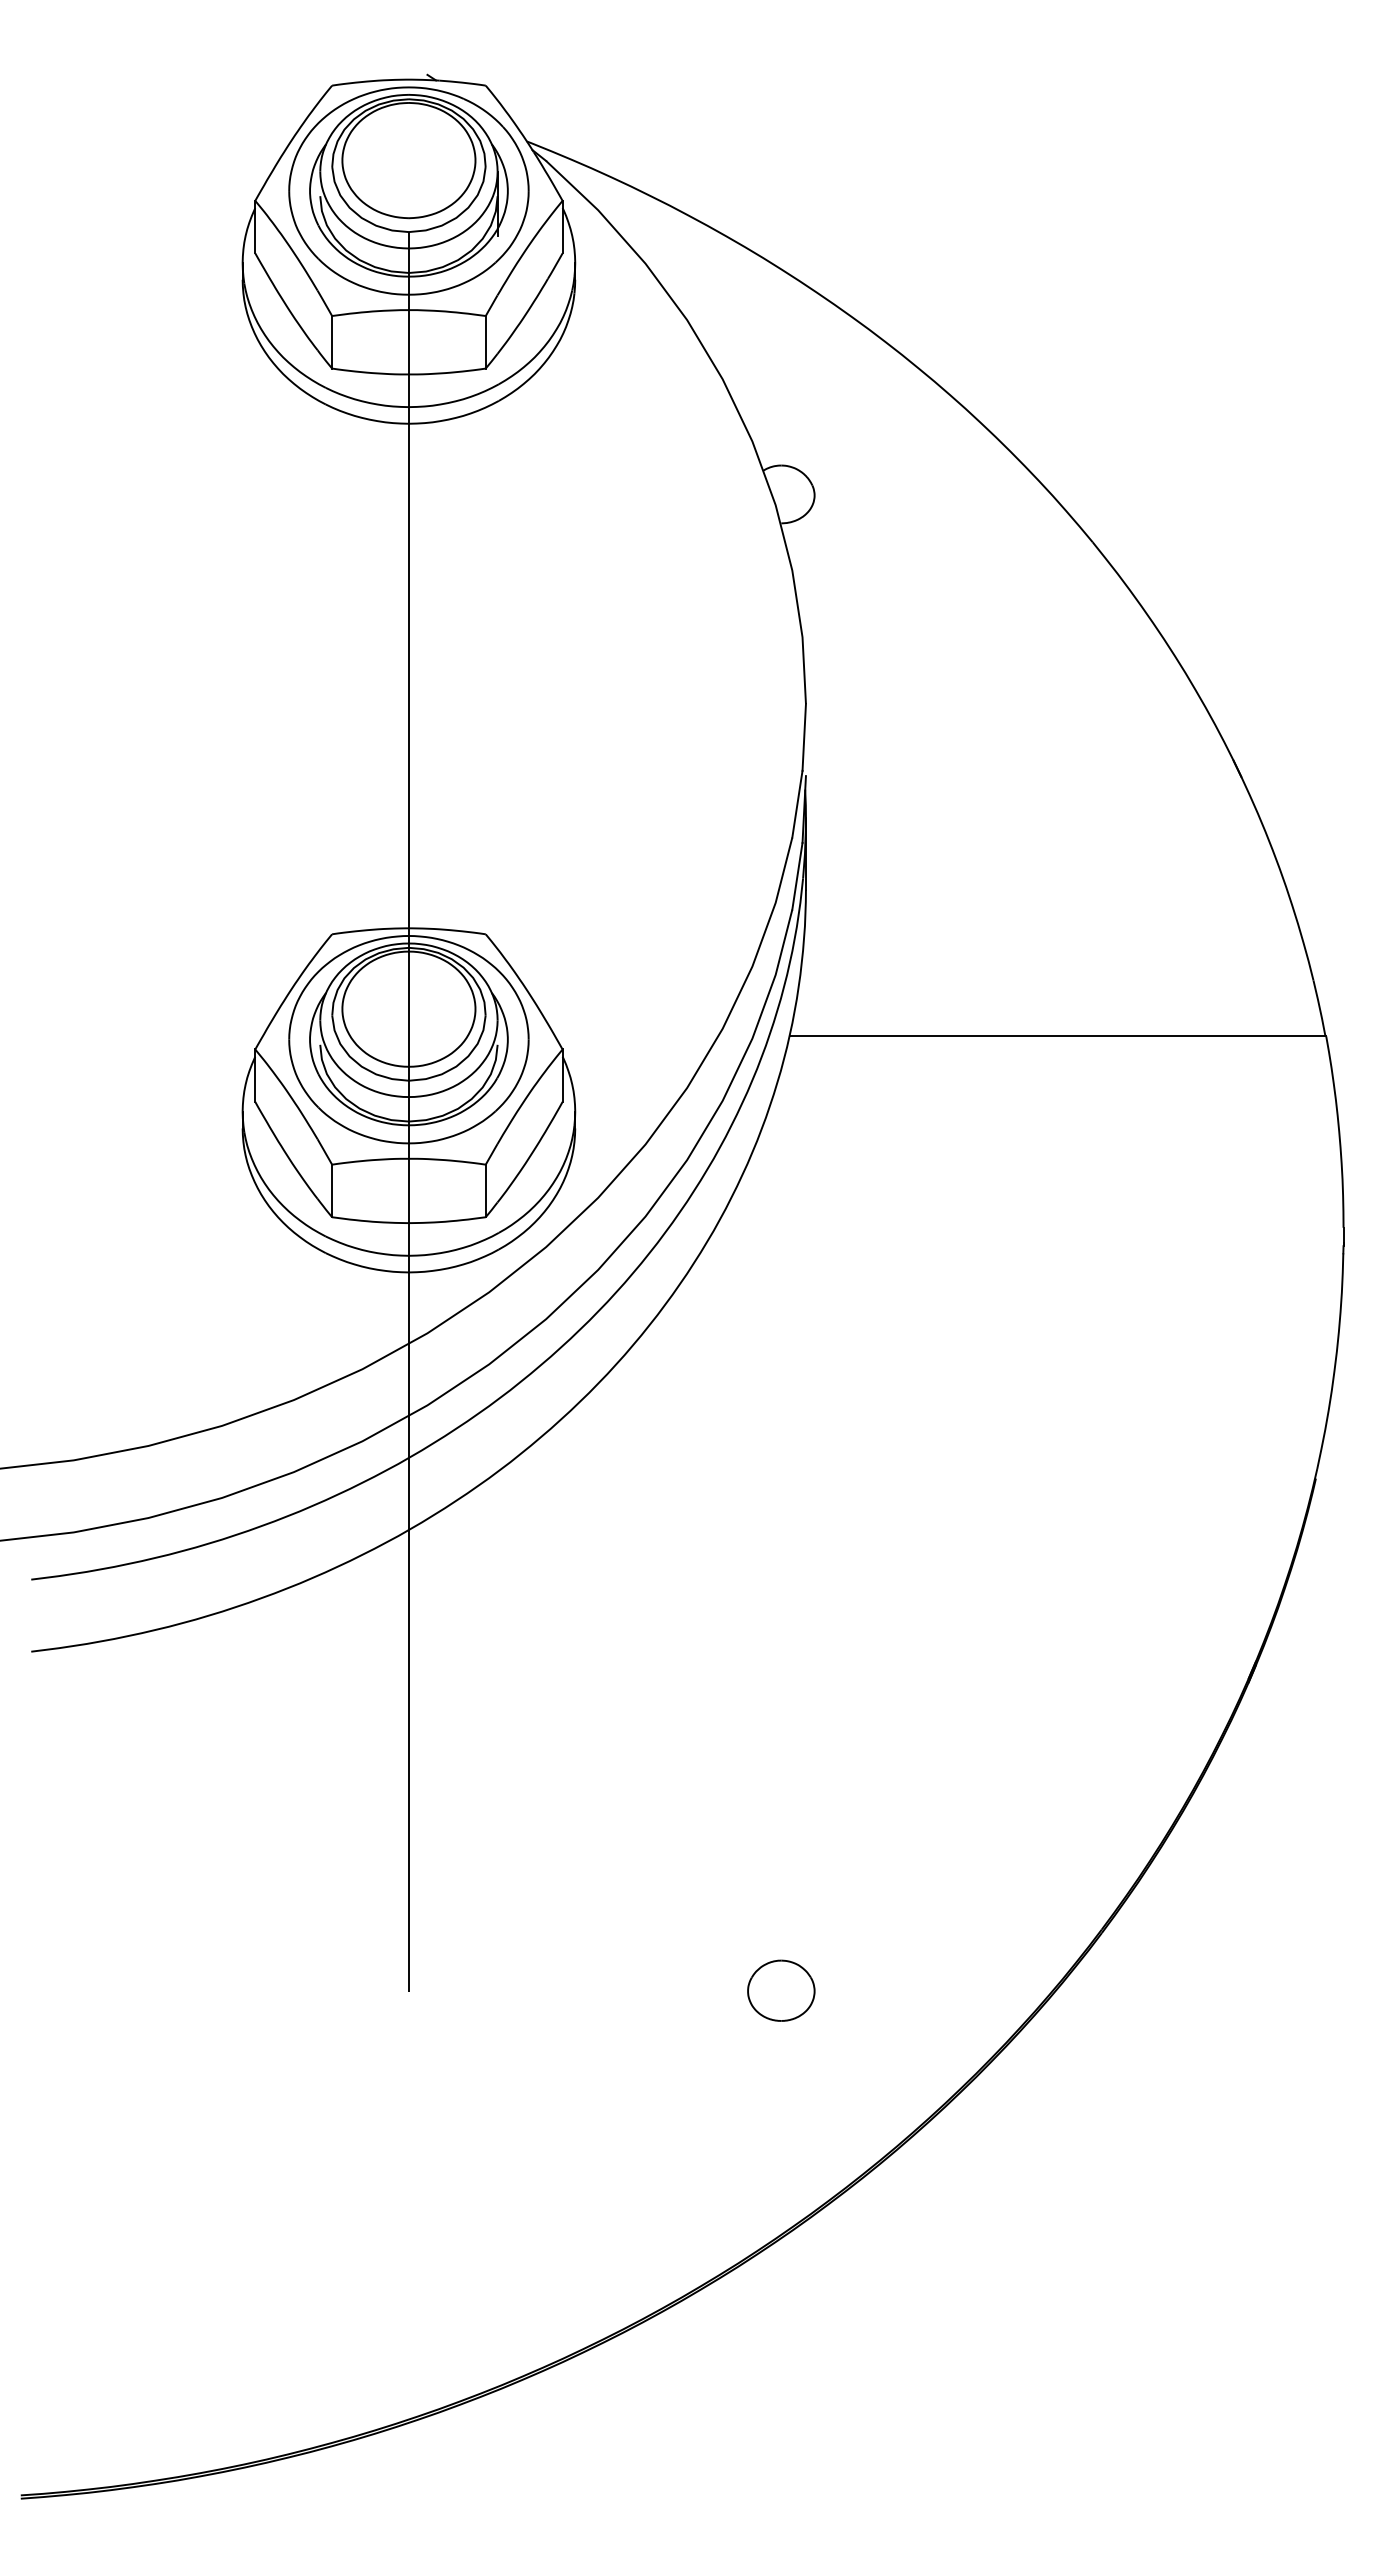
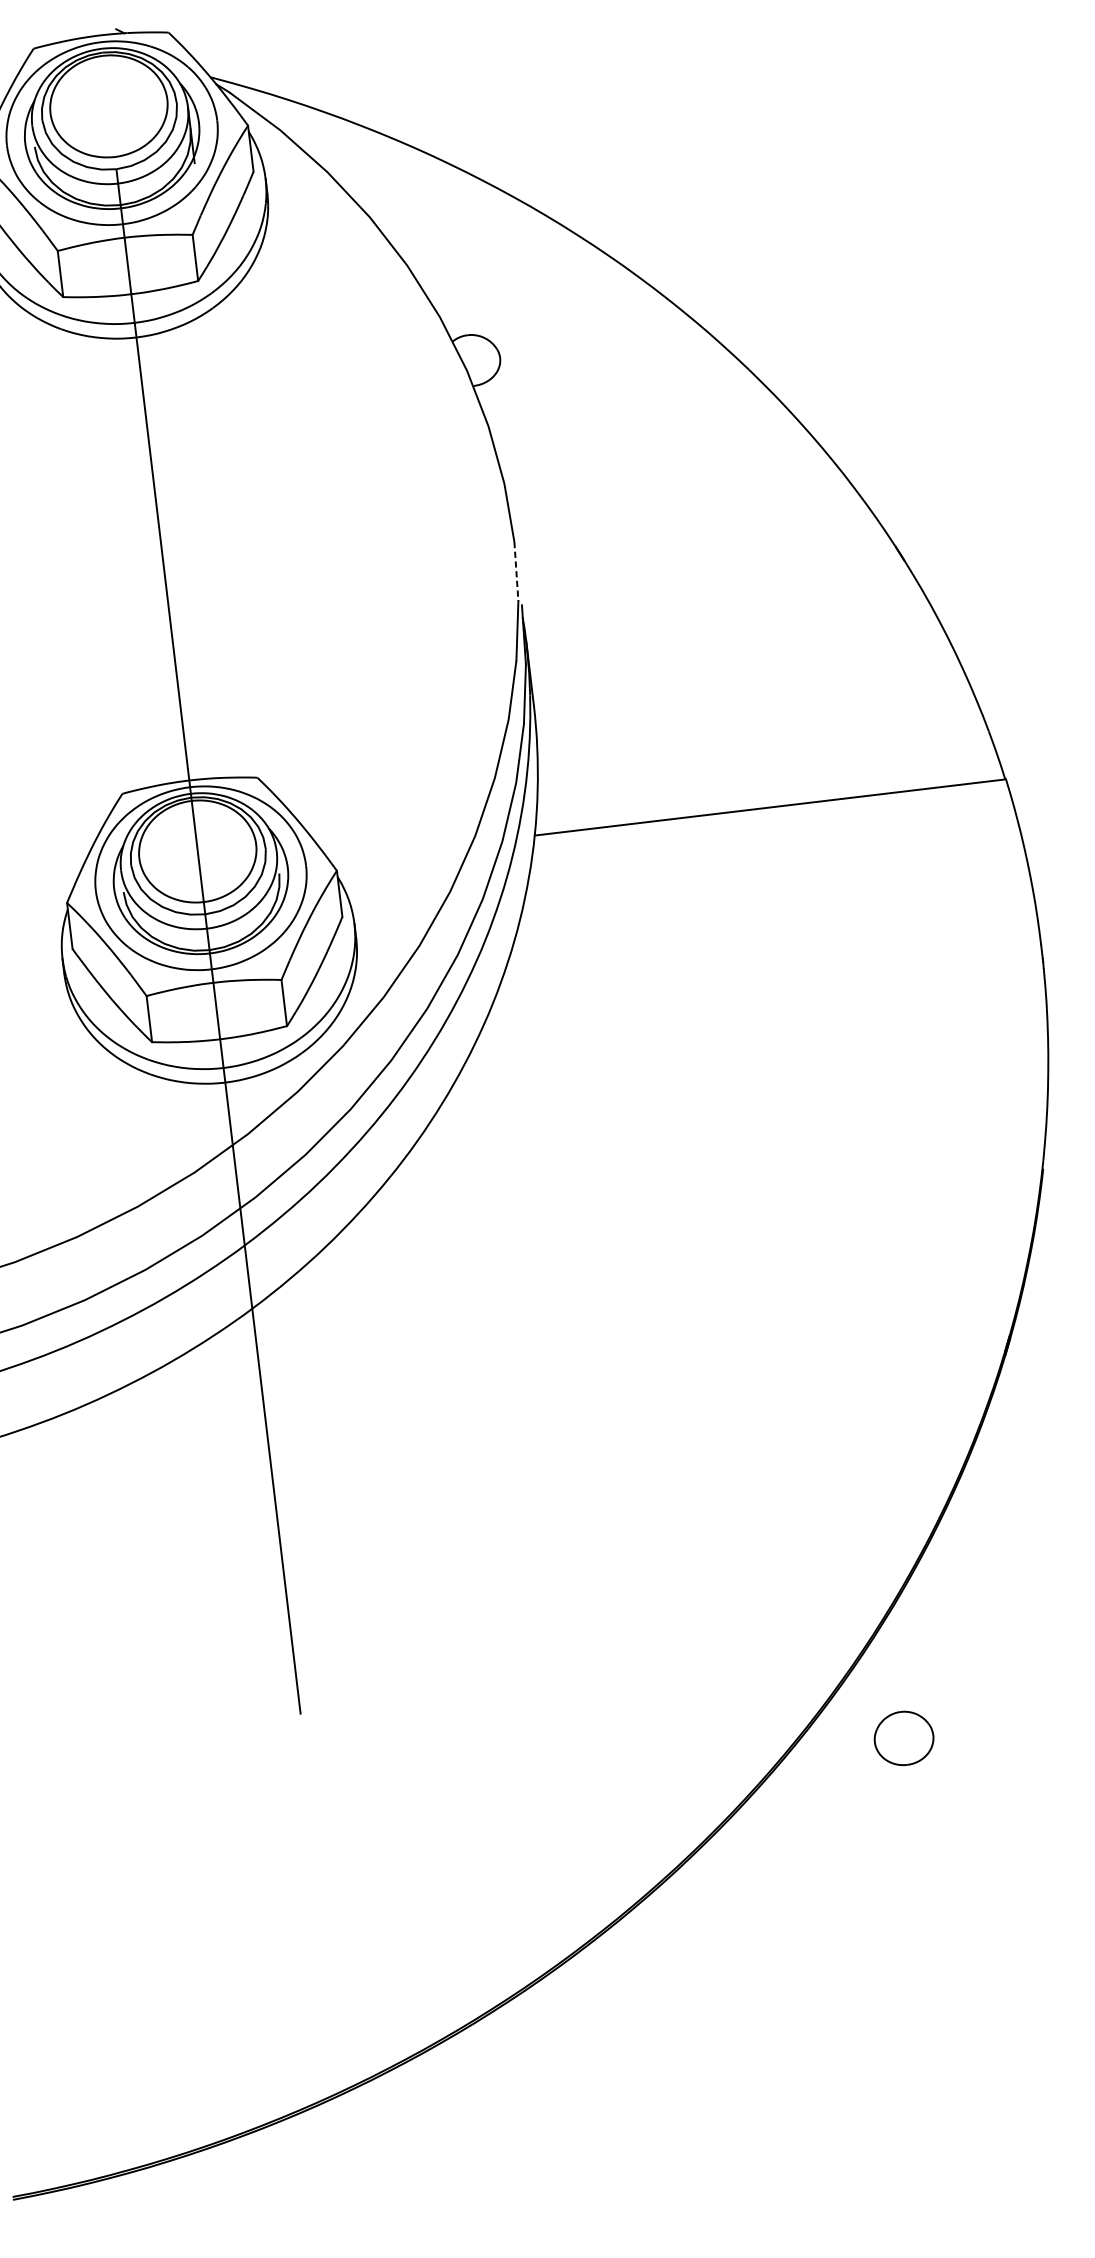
line: (804, 737) -> (516, 571), solid -> dashed
part: (781, 1990) -> (904, 1738), moved

